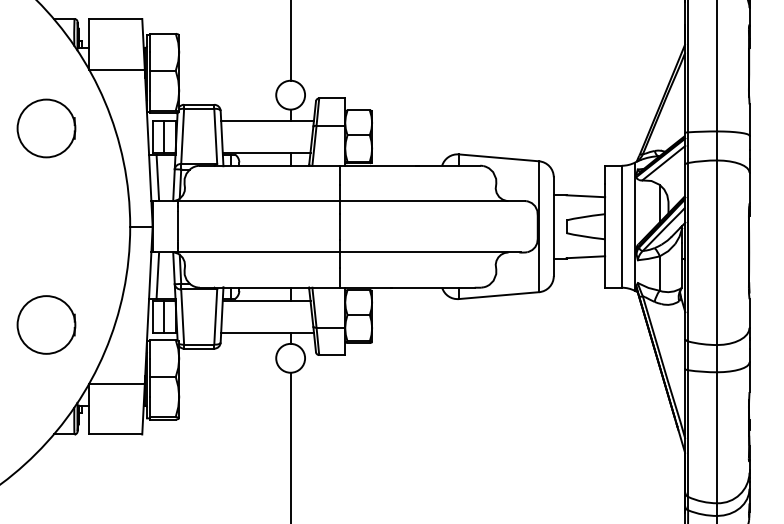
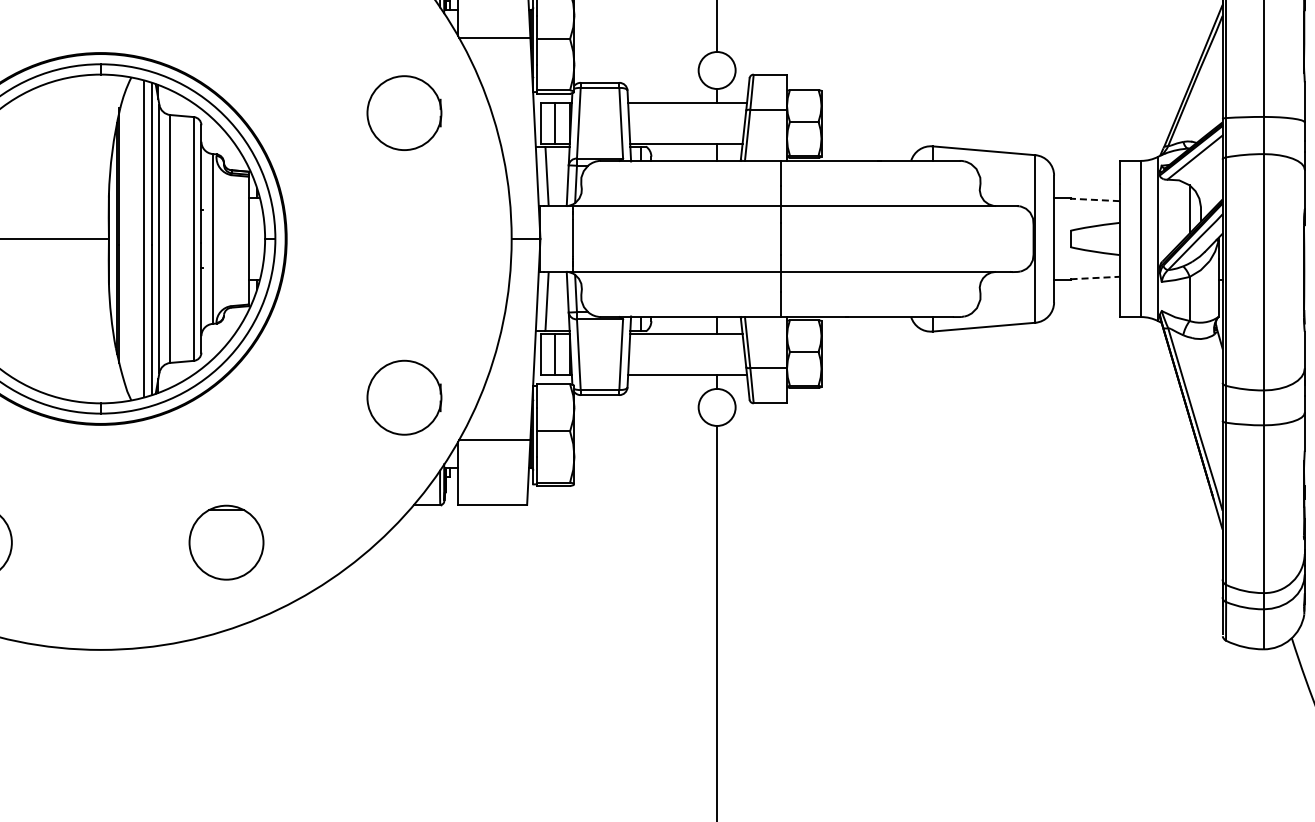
line: (586, 195) -> (1095, 199), solid -> dashed
line: (586, 257) -> (1095, 278), solid -> dashed
part: (46, 324) -> (404, 397), moved

